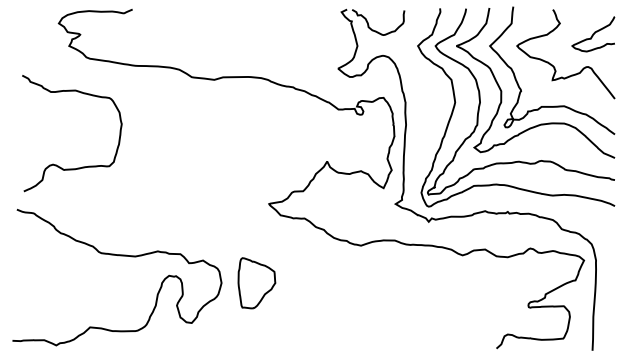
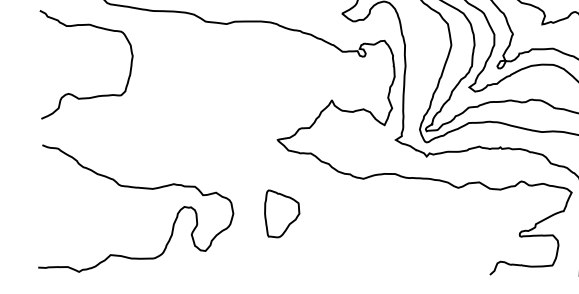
curve: (77, 167) -> (91, 96), moved
part: (256, 283) -> (281, 214), moved

